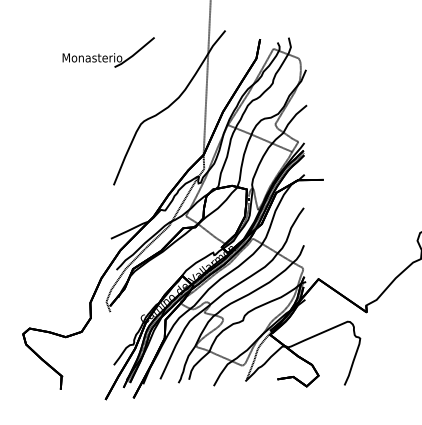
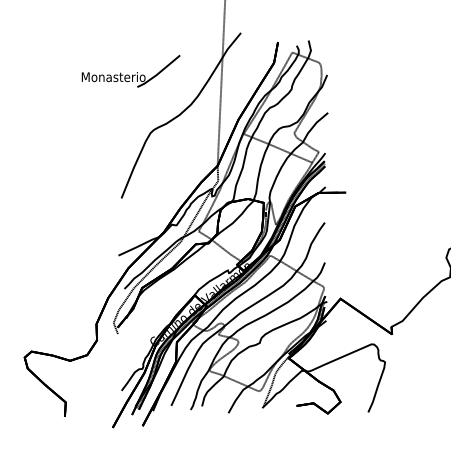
part: (108, 52) -> (130, 71), moved

